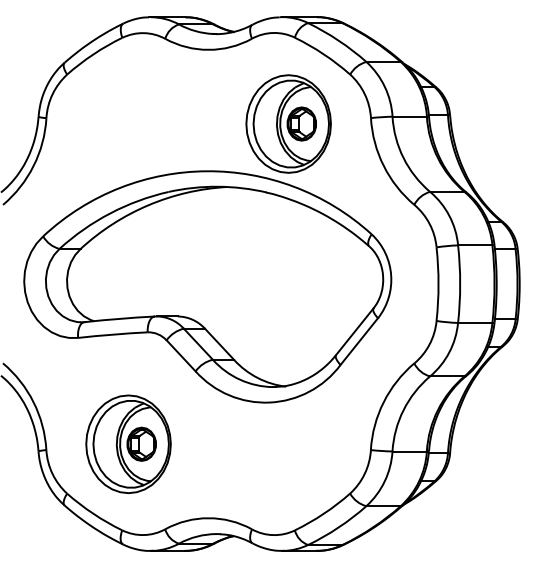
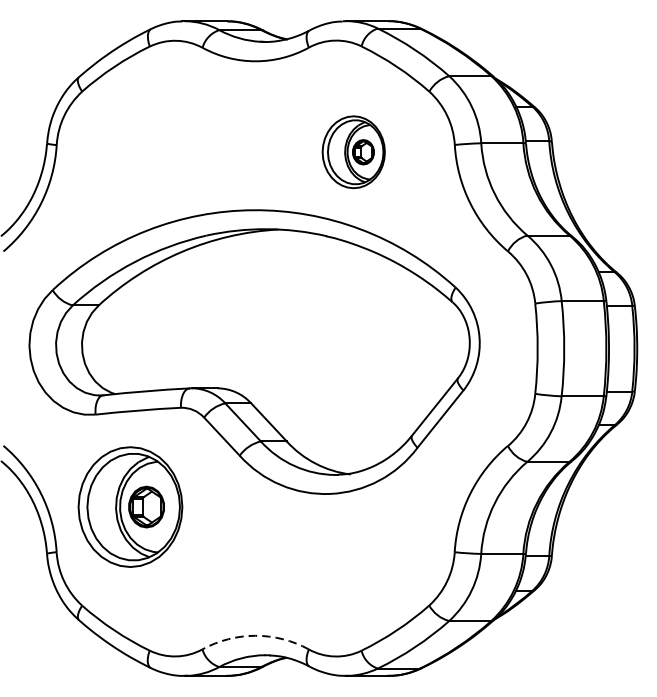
part: (288, 123) -> (353, 151), size x0.6
part: (128, 444) -> (130, 507), moved
arc: (208, 518) -> (255, 636), solid -> dashed

